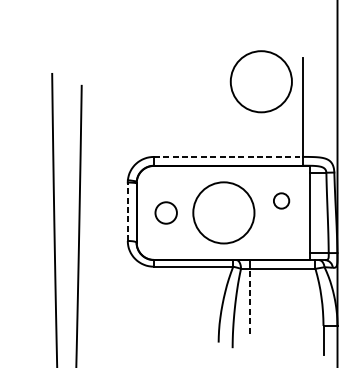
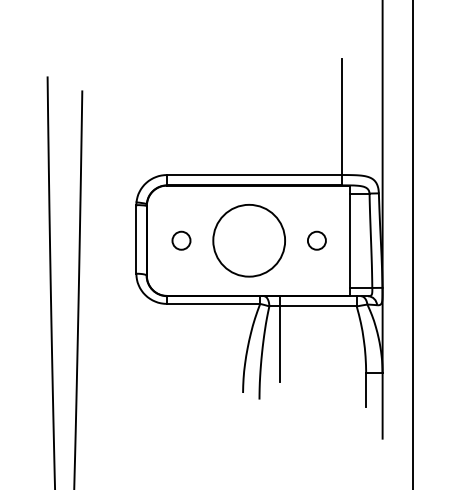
circle: (260, 81) -> (292, 86), removed
line: (228, 157) -> (254, 175), dashed -> solid
circle: (281, 200) -> (316, 240), moved
line: (127, 210) -> (136, 238), dashed -> solid
circle: (166, 212) -> (181, 240), size x0.71
line: (250, 301) -> (280, 344), dashed -> solid

